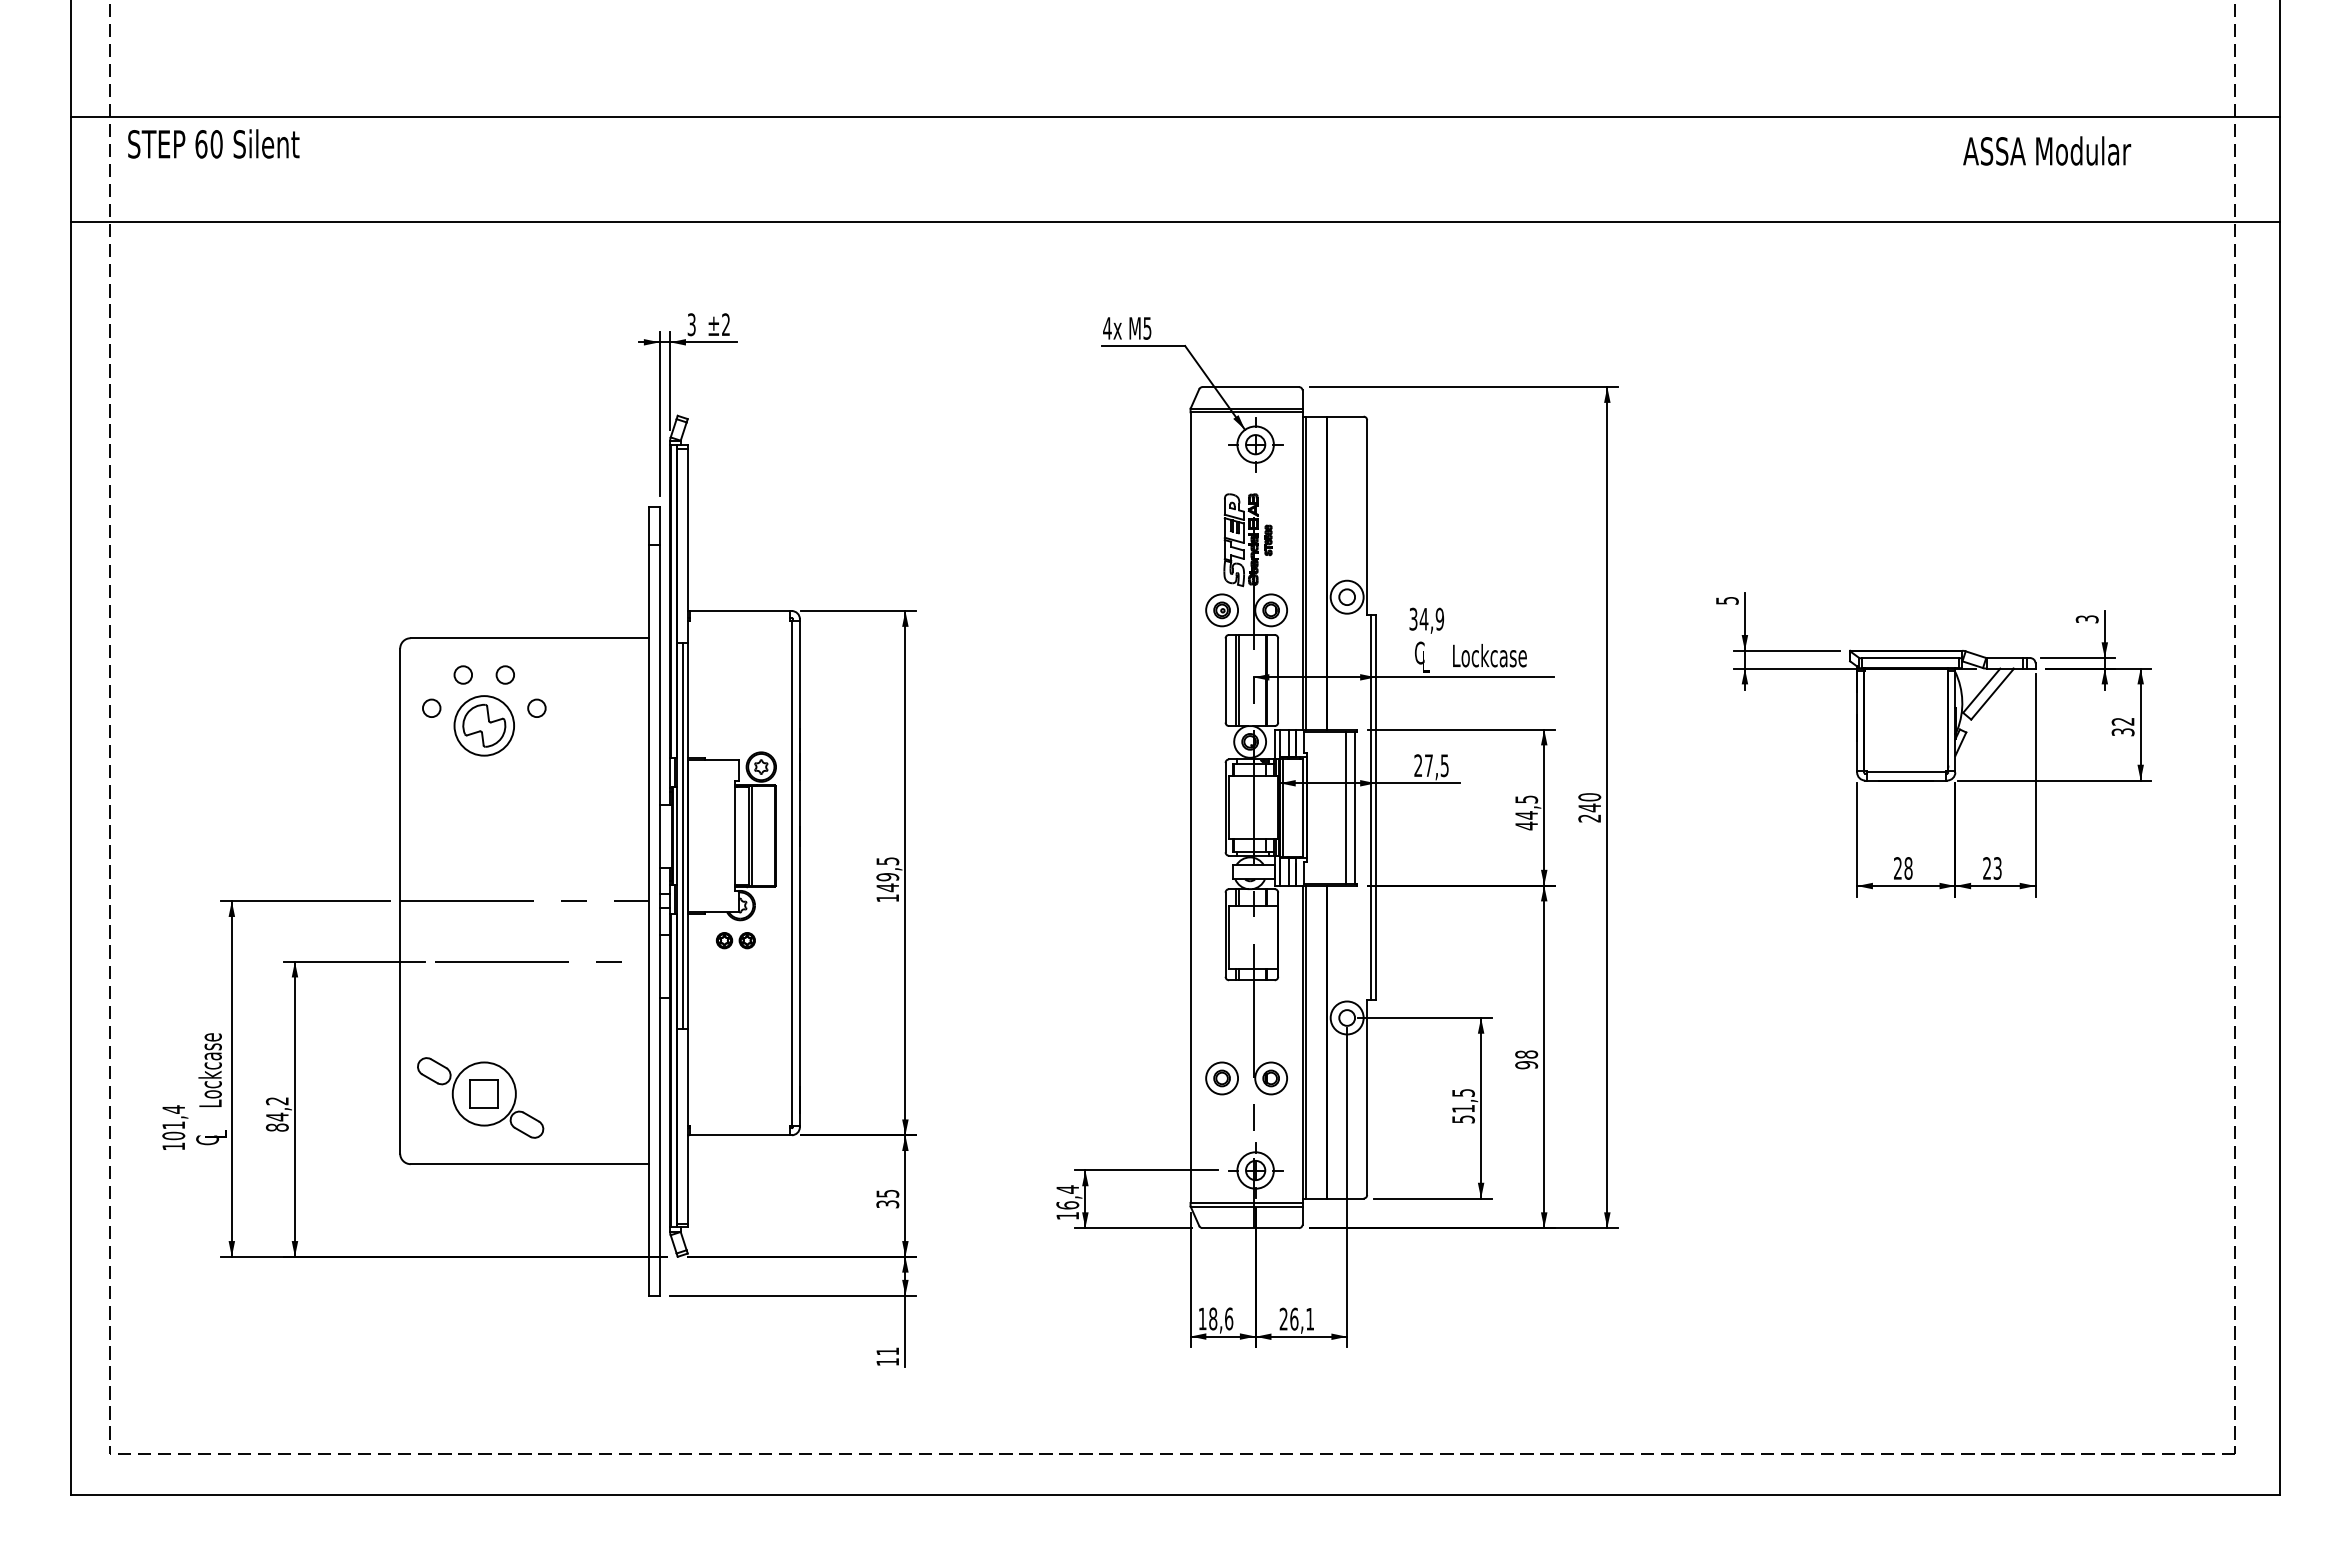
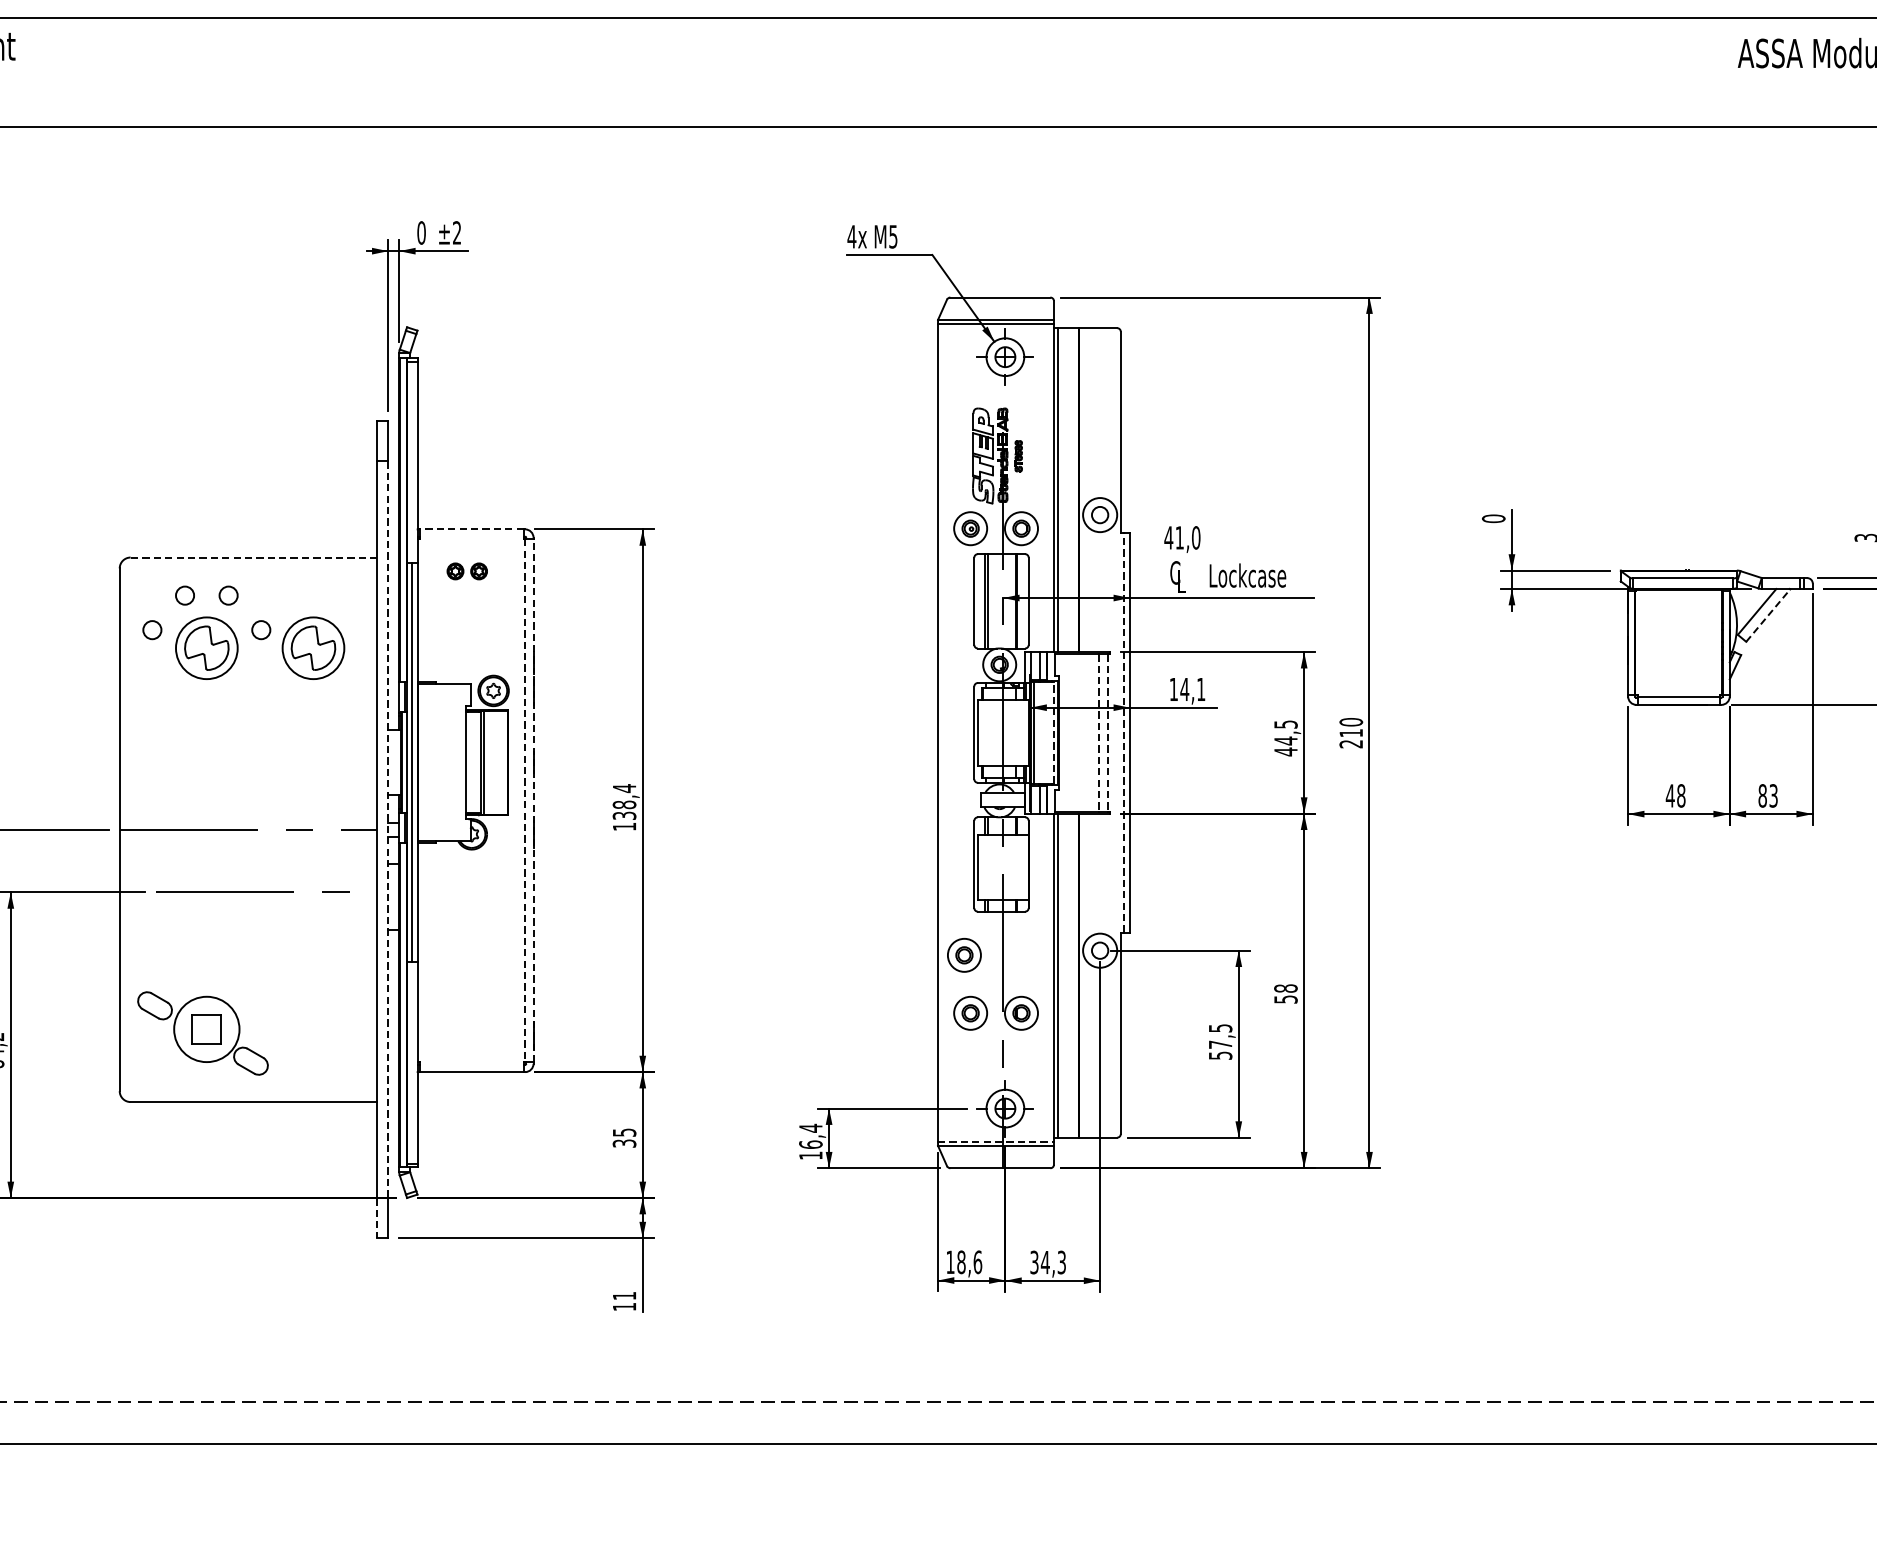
text: (691, 324) -> (421, 232), 3 -> 0
text: (1727, 600) -> (1493, 518), 5 -> 0
line: (739, 611) -> (471, 529), solid -> dashed
text: (1426, 618) -> (1182, 537), 34,9 -> 41,0
line: (529, 638) -> (253, 557), solid -> dashed
line: (1992, 693) -> (1768, 614), solid -> dashed
part: (586, 725) -> (312, 647), added
text: (1431, 765) -> (1187, 689), 27,5 -> 14,1
line: (1302, 807) -> (1053, 732), solid -> dashed
line: (1346, 807) -> (1099, 732), solid -> dashed
line: (1354, 807) -> (1107, 732), solid -> dashed
line: (1370, 807) -> (1124, 732), solid -> dashed
text: (1589, 807) -> (1351, 732), 240 -> 210
text: (1897, 868) -> (1669, 795), 28 -> 48
text: (1987, 868) -> (1763, 795), 23 -> 83
line: (791, 873) -> (524, 801), solid -> dashed
line: (799, 873) -> (533, 801), solid -> dashed
text: (887, 874) -> (624, 802), 149,5 -> 138,4
line: (659, 901) -> (388, 830), solid -> dashed
part: (735, 940) -> (466, 571), moved
part: (1215, 1022) -> (963, 955), added
text: (1526, 1065) -> (1285, 999), 98 -> 58
text: (1463, 1108) -> (1220, 1044), 51,5 -> 57,5
line: (1247, 1202) -> (996, 1141), solid -> dashed
line: (649, 1276) -> (377, 1218), solid -> dashed
text: (1296, 1318) -> (1047, 1261), 26,1 -> 34,3

